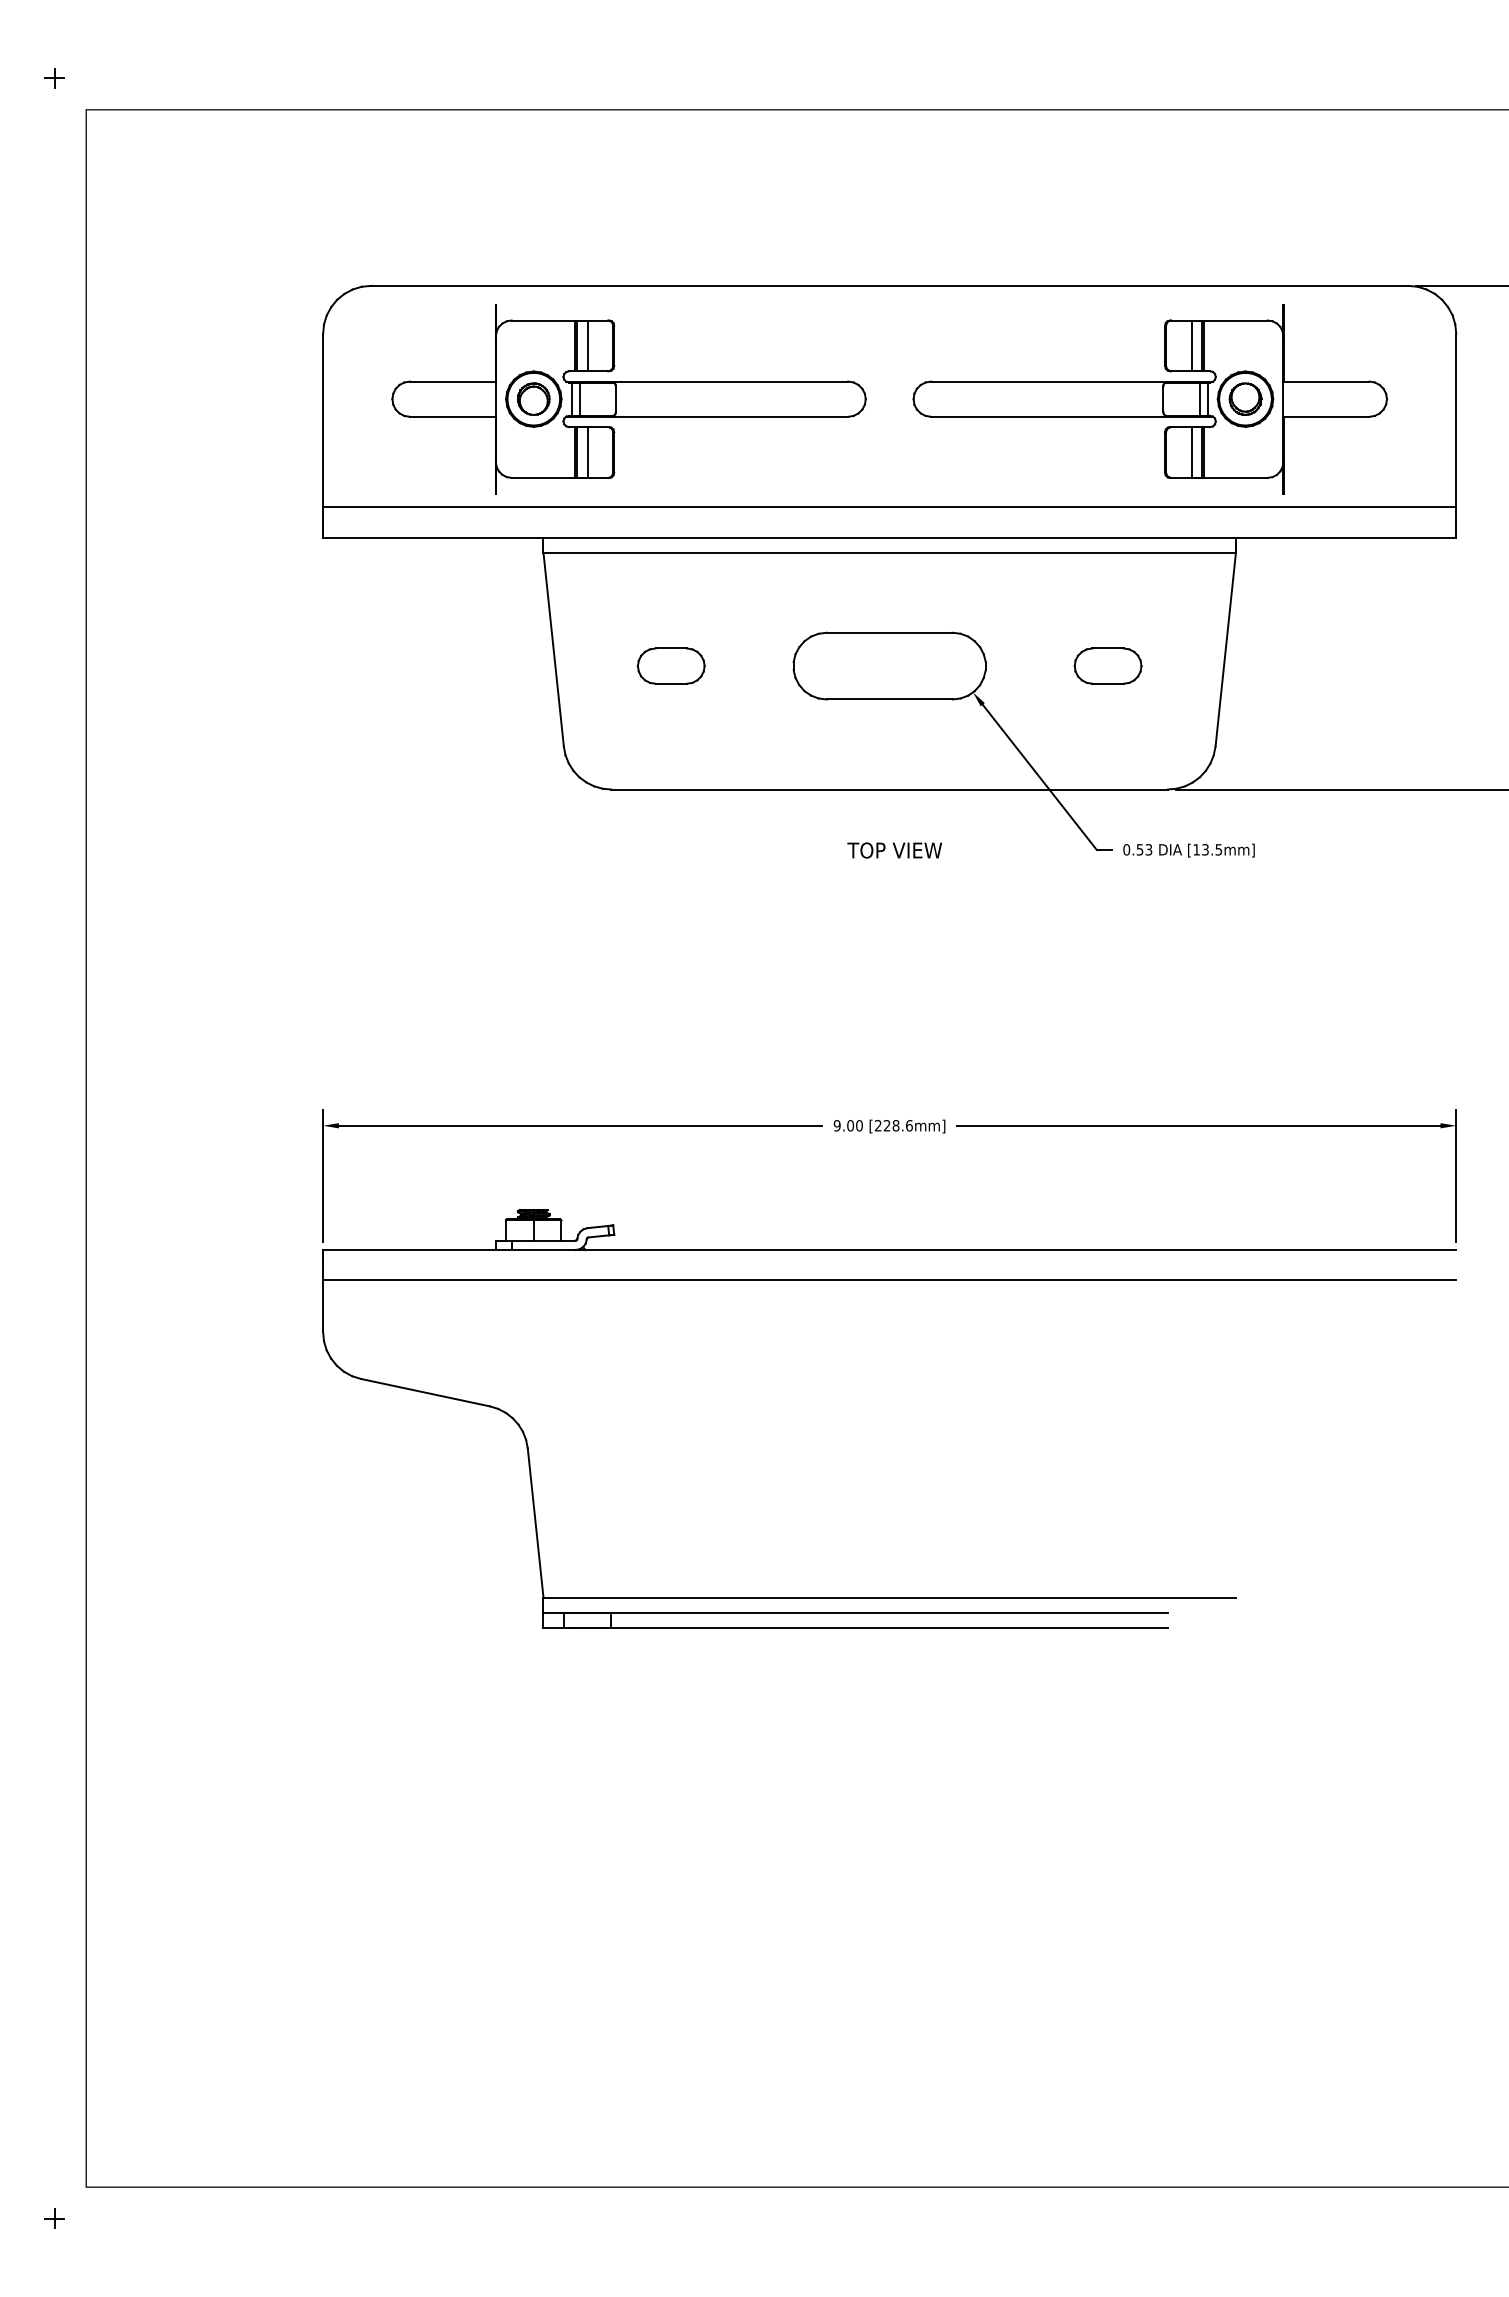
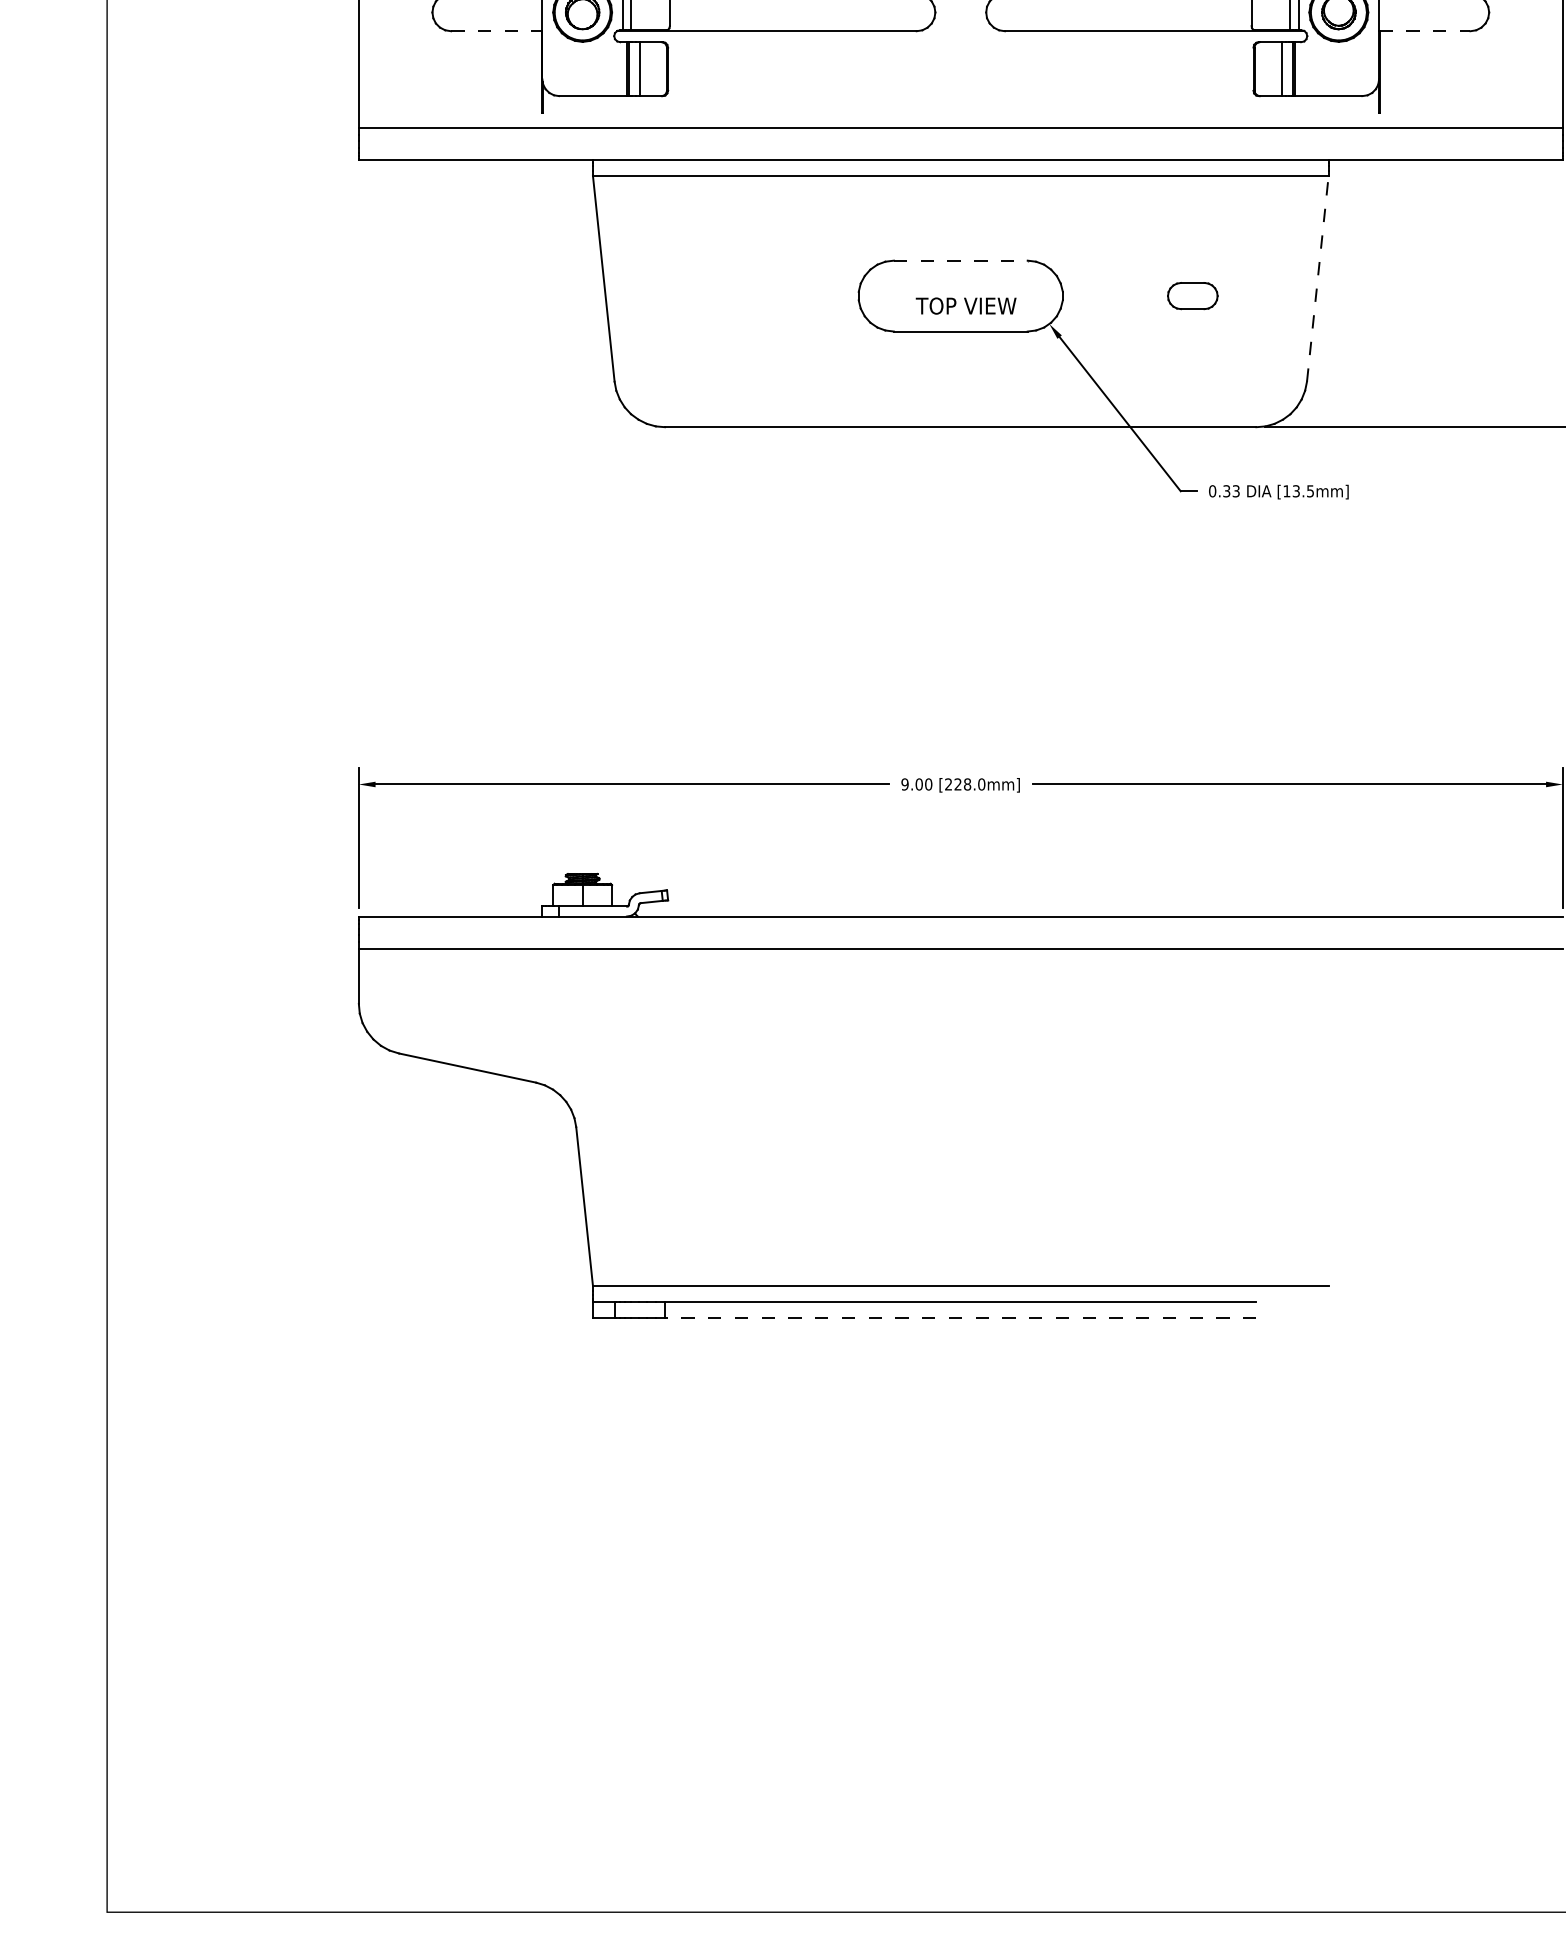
line: (452, 416) -> (496, 30), solid -> dashed
line: (1326, 416) -> (1424, 30), solid -> dashed
line: (889, 632) -> (960, 260), solid -> dashed
line: (1225, 649) -> (1317, 278), solid -> dashed
part: (671, 665) -> (728, 295), removed
part: (1107, 665) -> (1192, 295), size x0.7
text: (1140, 849) -> (1227, 490), 0.53 -> 0.33
text: (894, 850) -> (965, 306), moved
text: (909, 1125) -> (981, 784), [228.6mm] -> [228.0mm]
line: (889, 1627) -> (960, 1317), solid -> dashed

